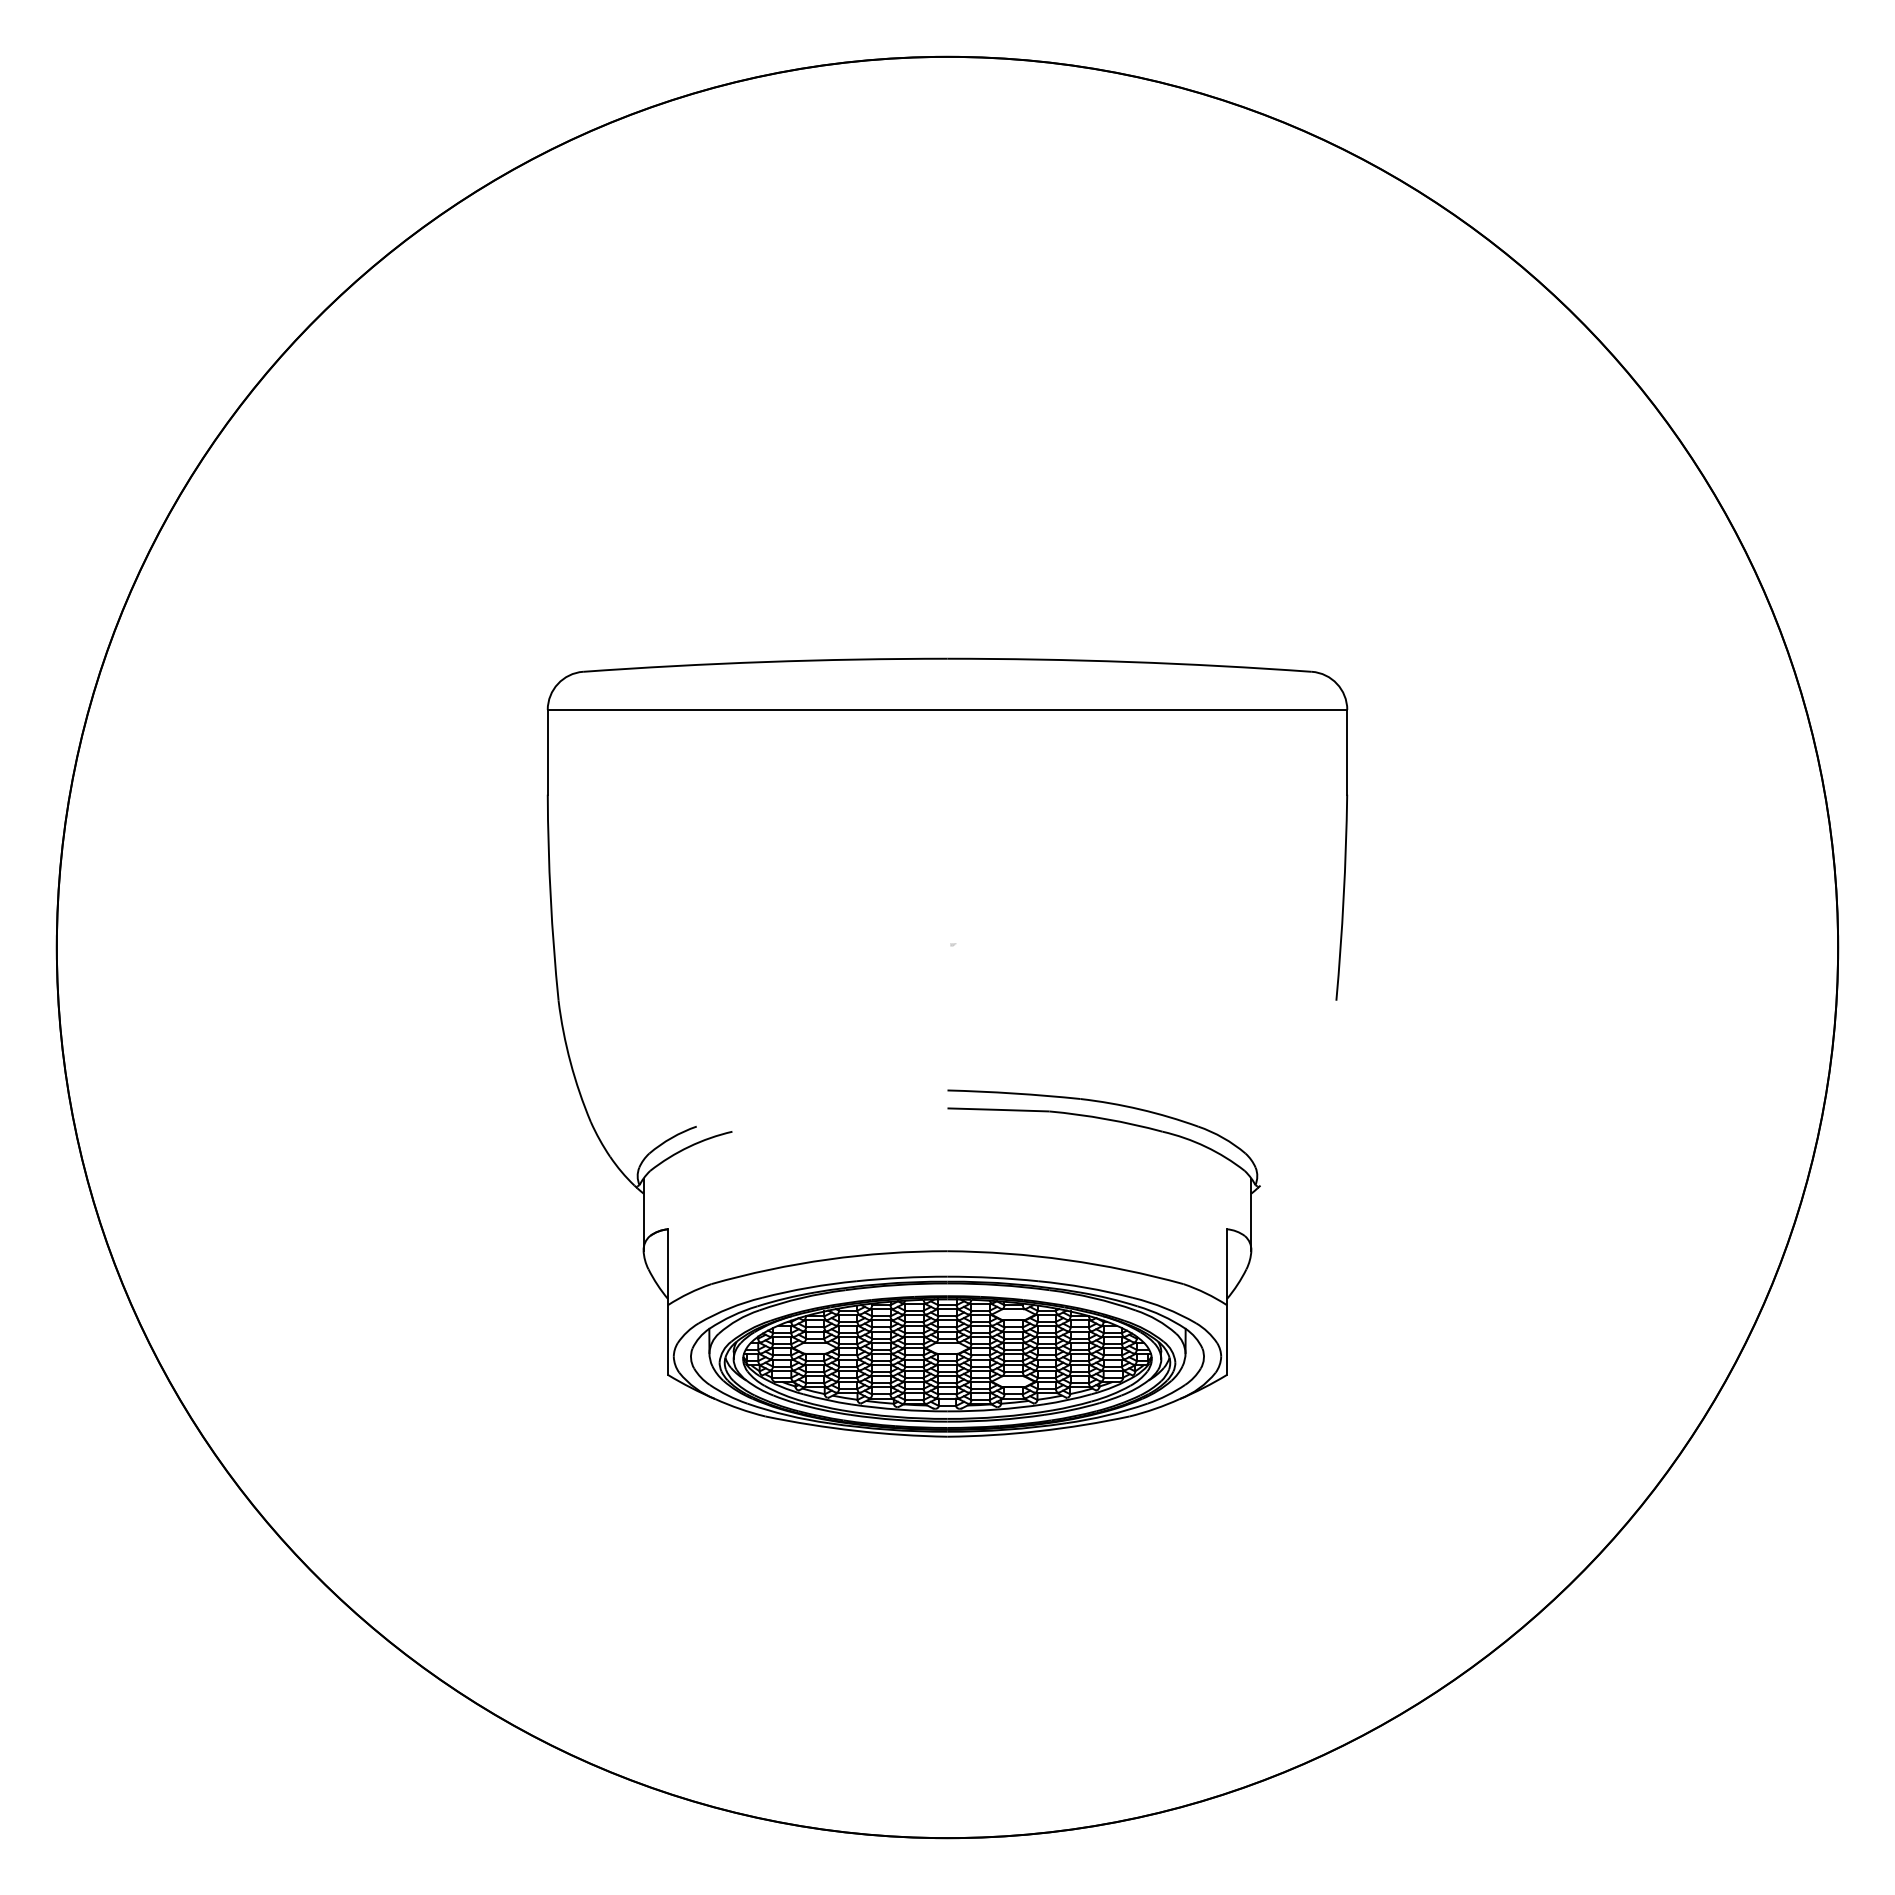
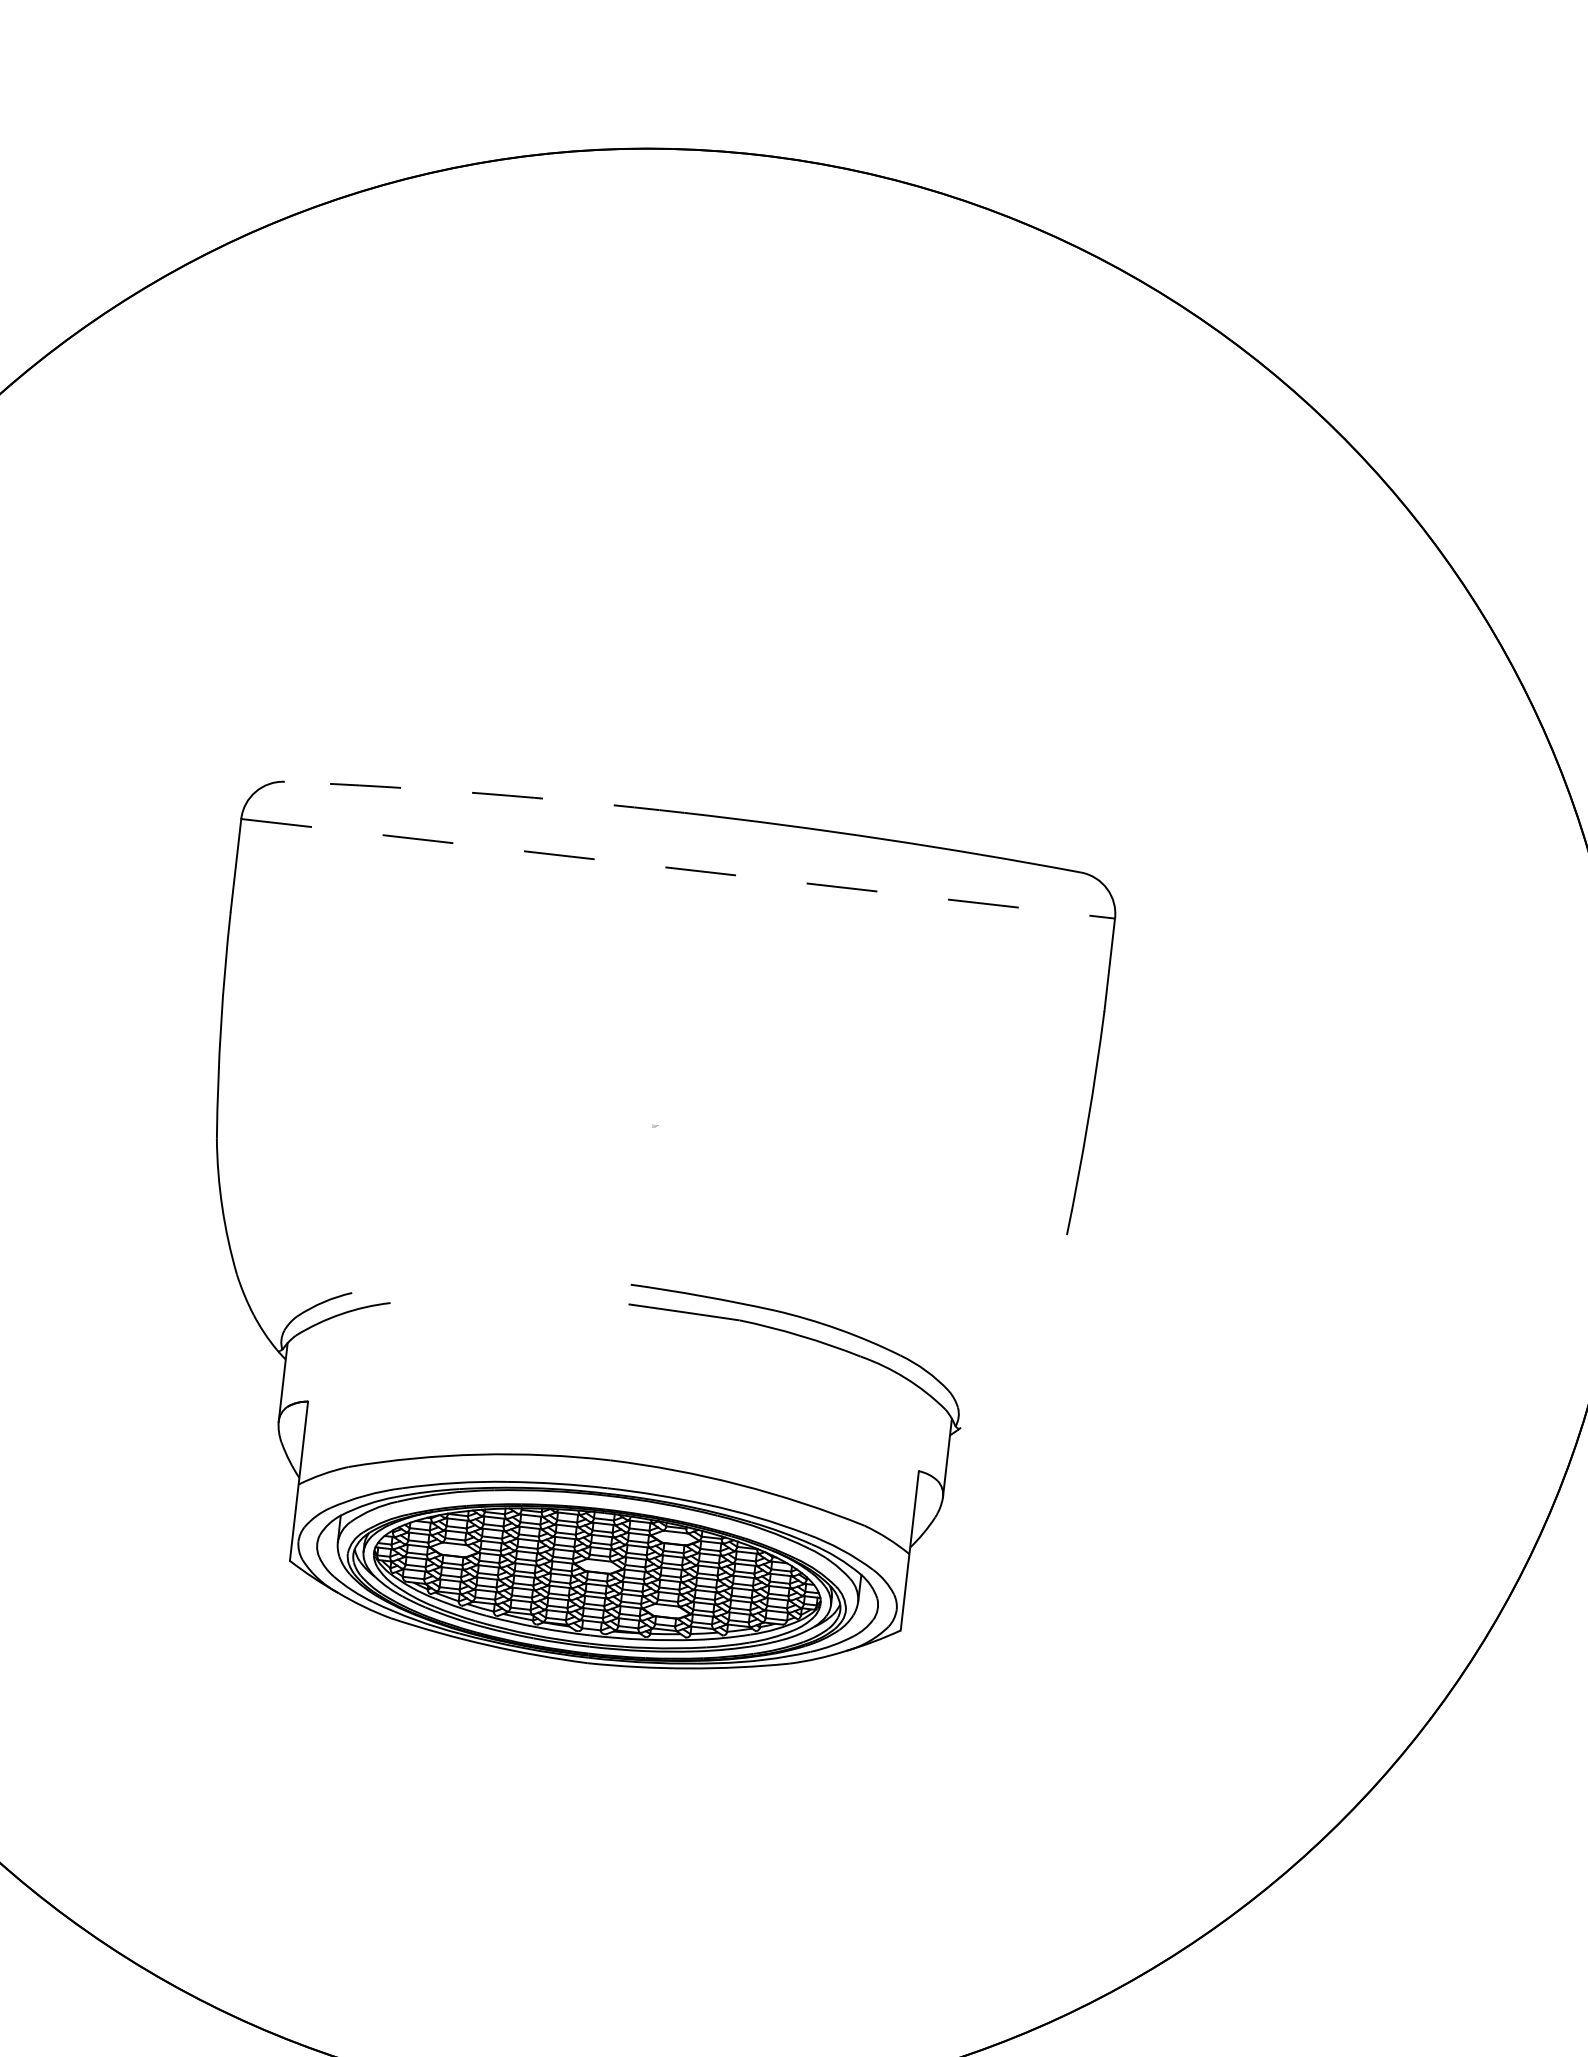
arc: (765, 662) -> (485, 794), solid -> dashed
line: (947, 709) -> (678, 868), solid -> dashed

